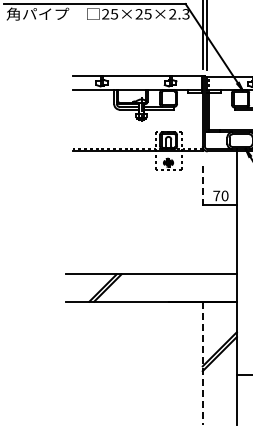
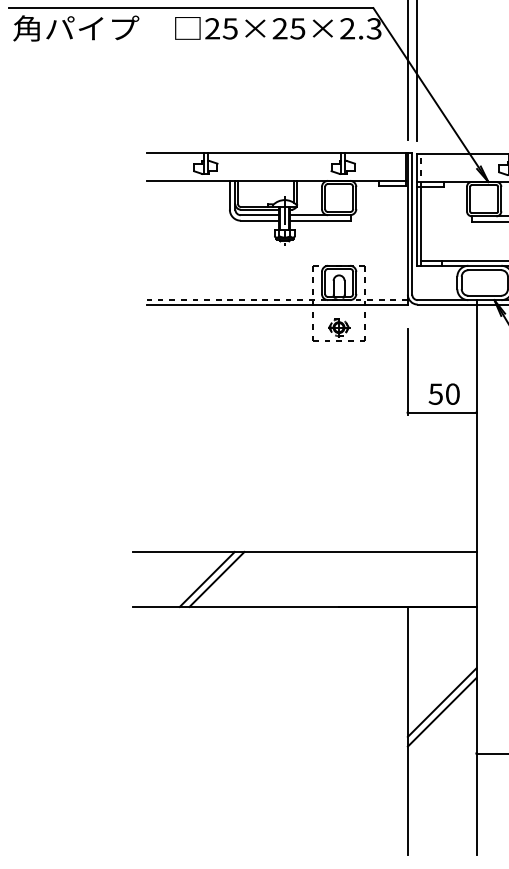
line: (202, 184) -> (407, 371), dashed -> solid
text: (216, 195) -> (435, 393), 70 -> 50
line: (202, 363) -> (407, 731), dashed -> solid

